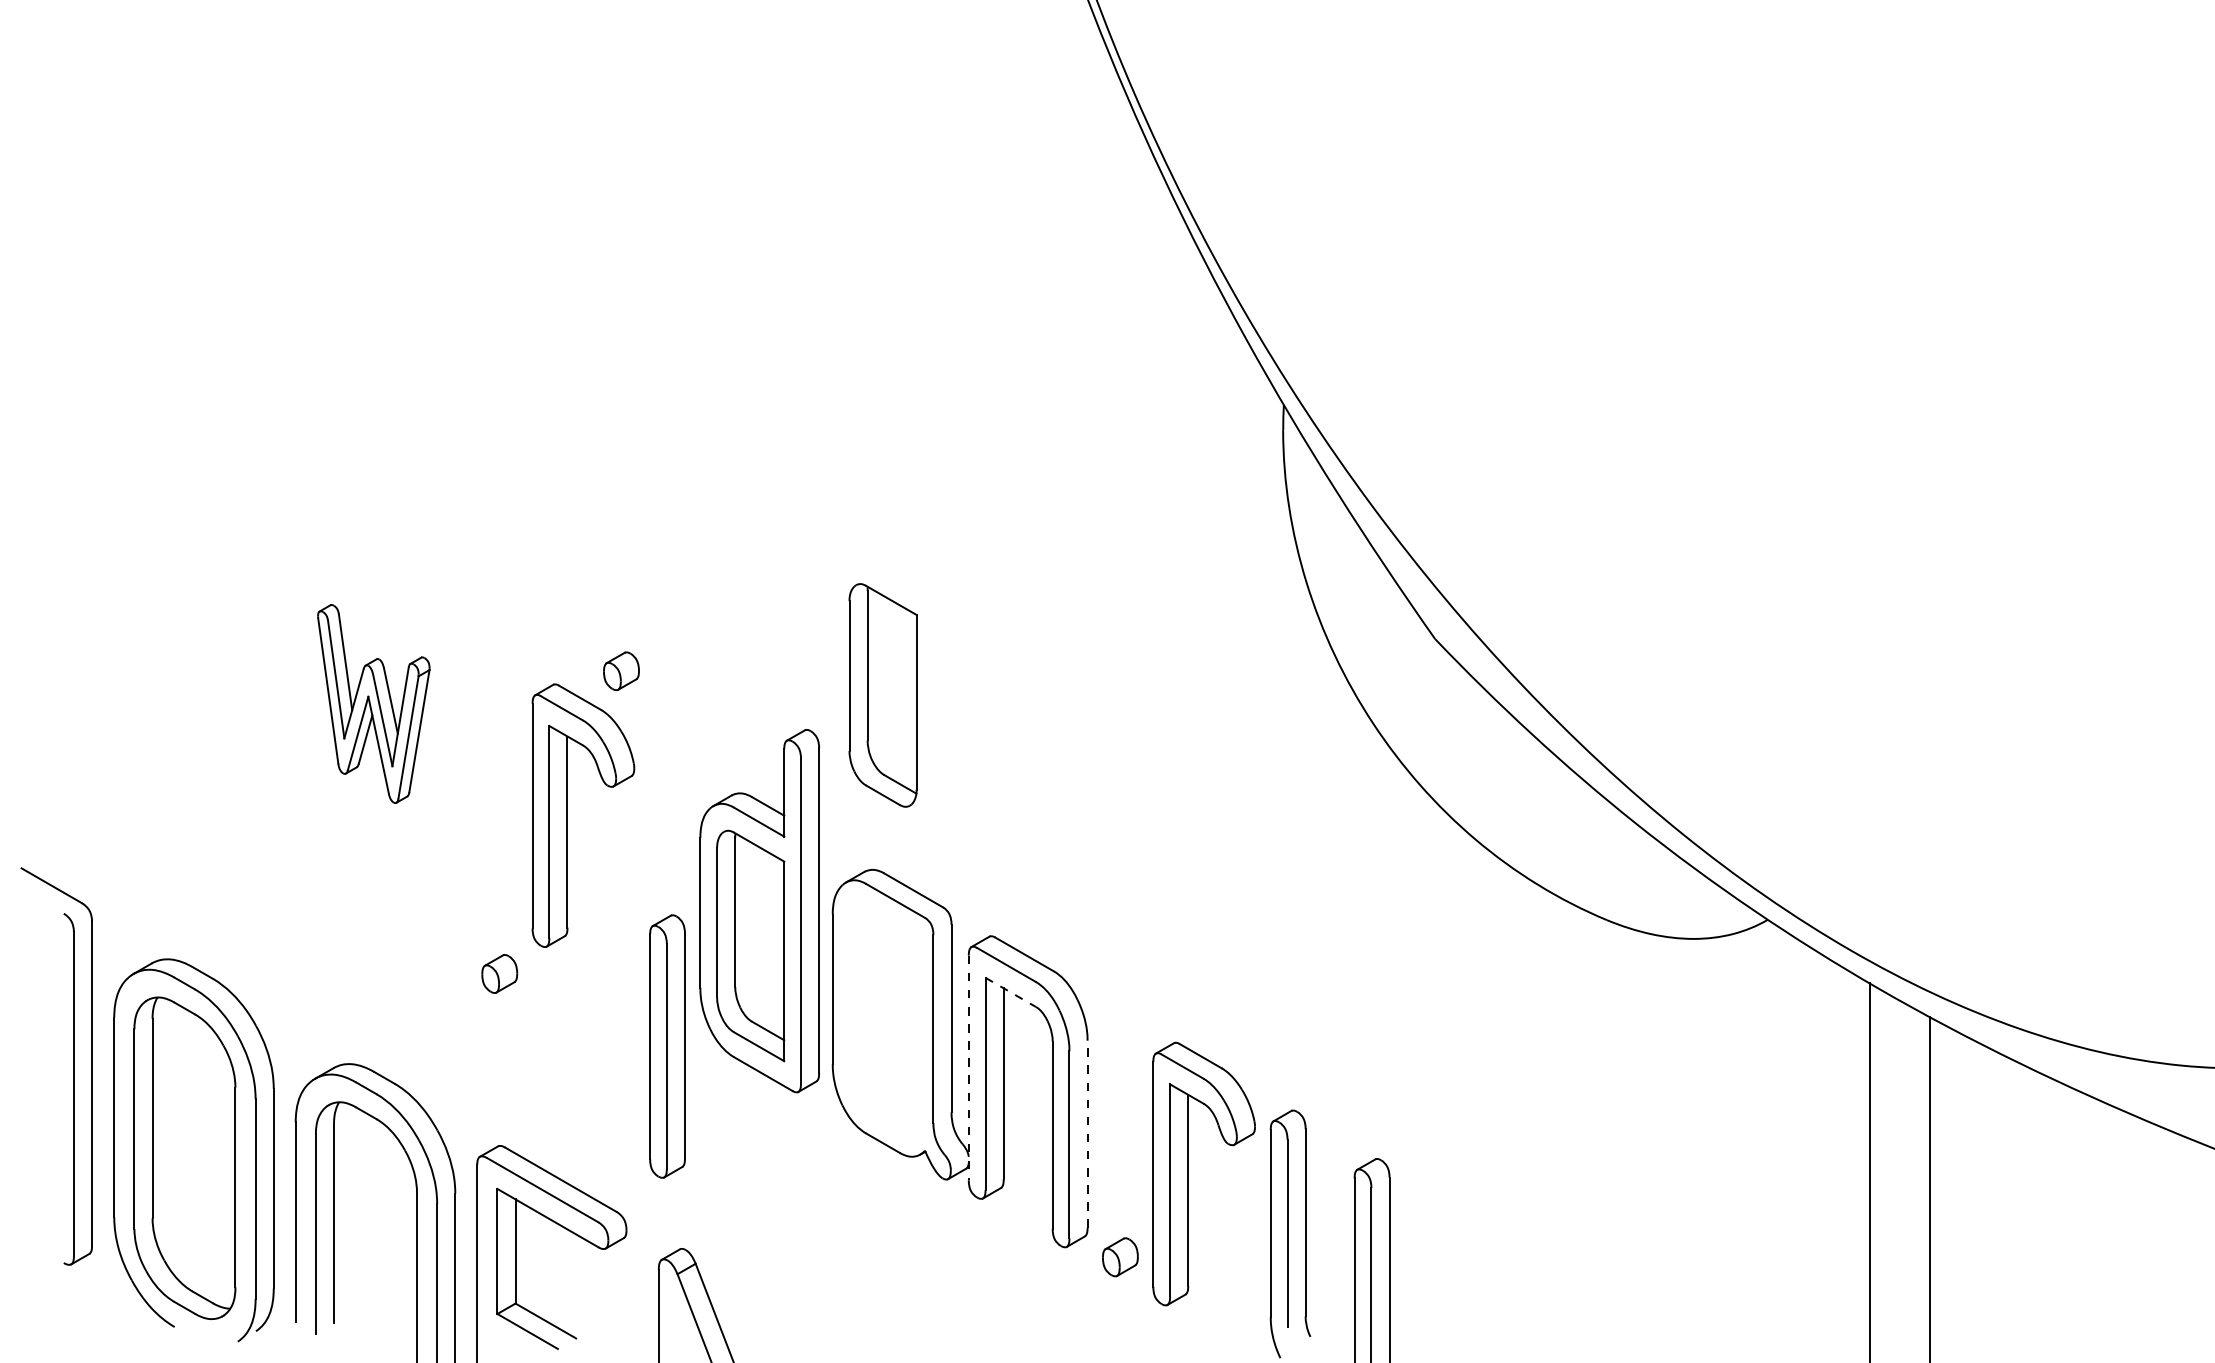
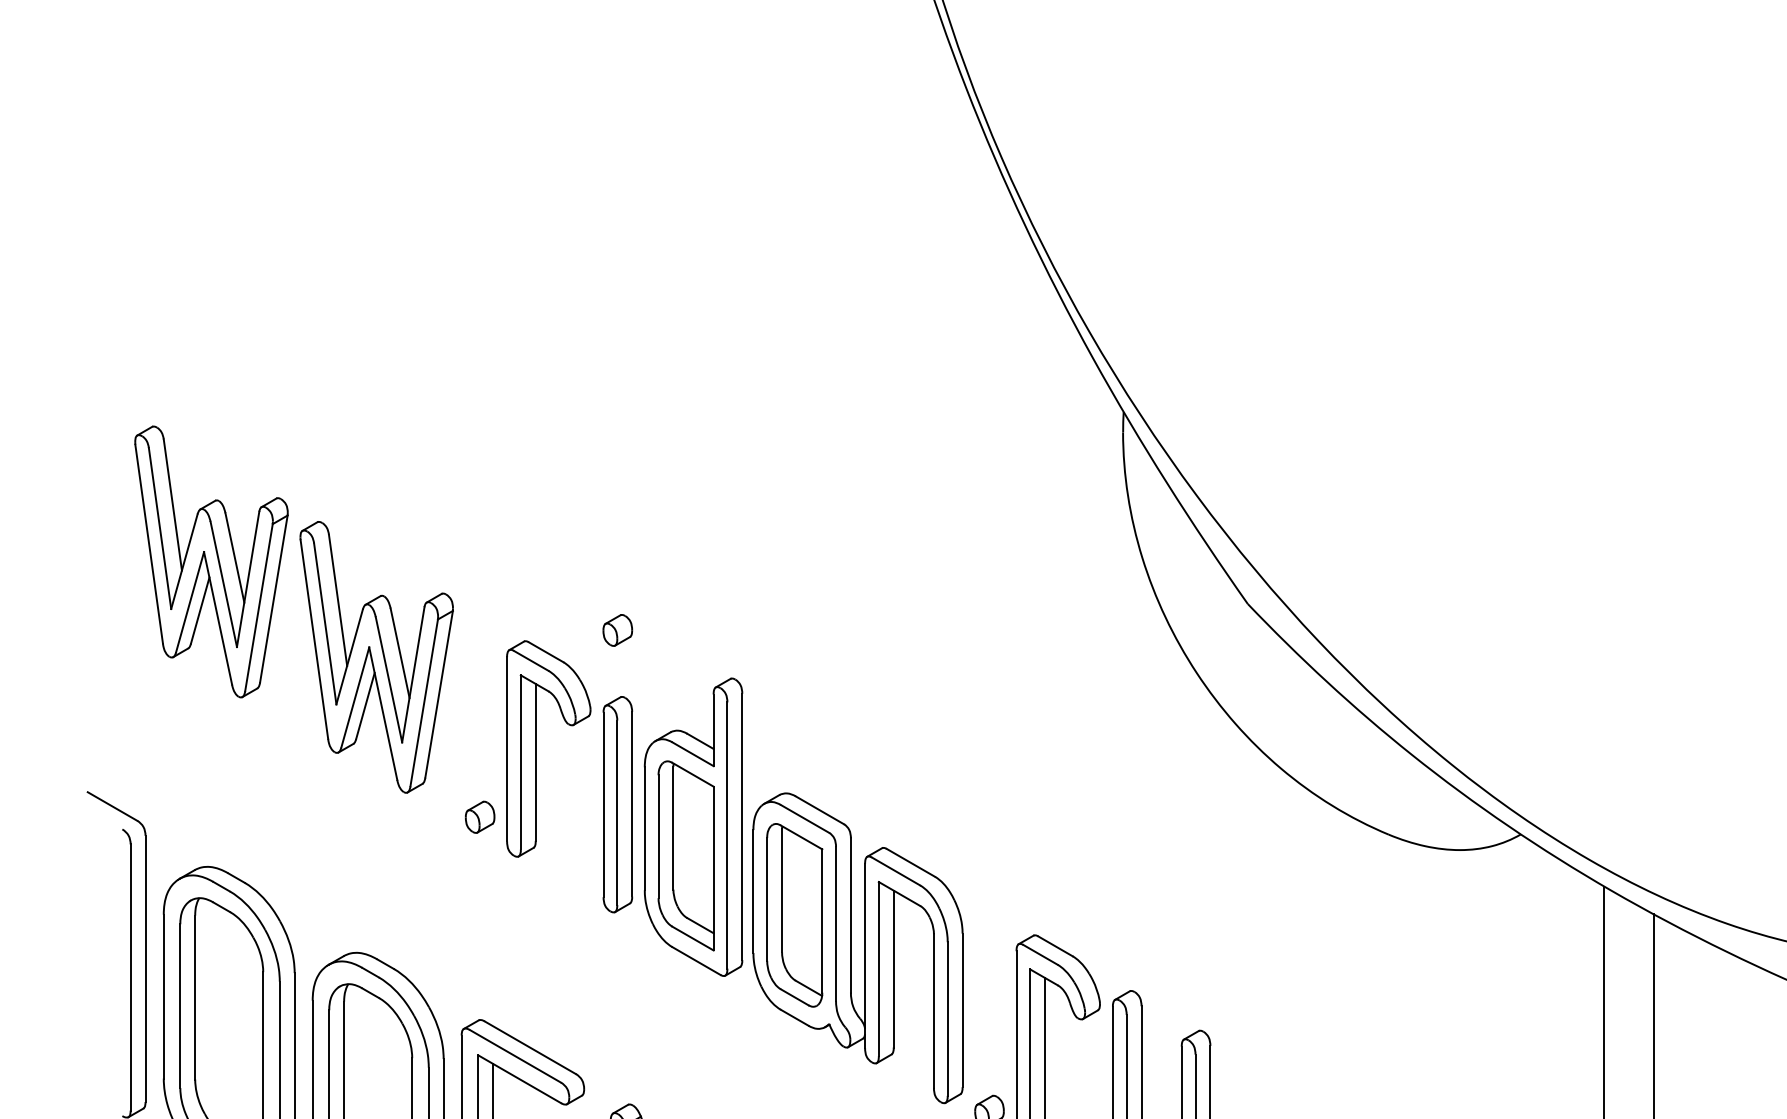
part: (172, 587) -> (211, 561), added
part: (621, 671) -> (617, 630), moved
part: (882, 695) -> (794, 915), moved
part: (373, 703) -> (376, 656), size x1.67
part: (499, 973) -> (479, 816), moved
line: (1011, 992) -> (900, 894), dashed -> solid
part: (667, 1046) -> (617, 804), moved
line: (968, 1068) -> (864, 956), dashed -> solid
line: (1087, 1134) -> (962, 1010), dashed -> solid

